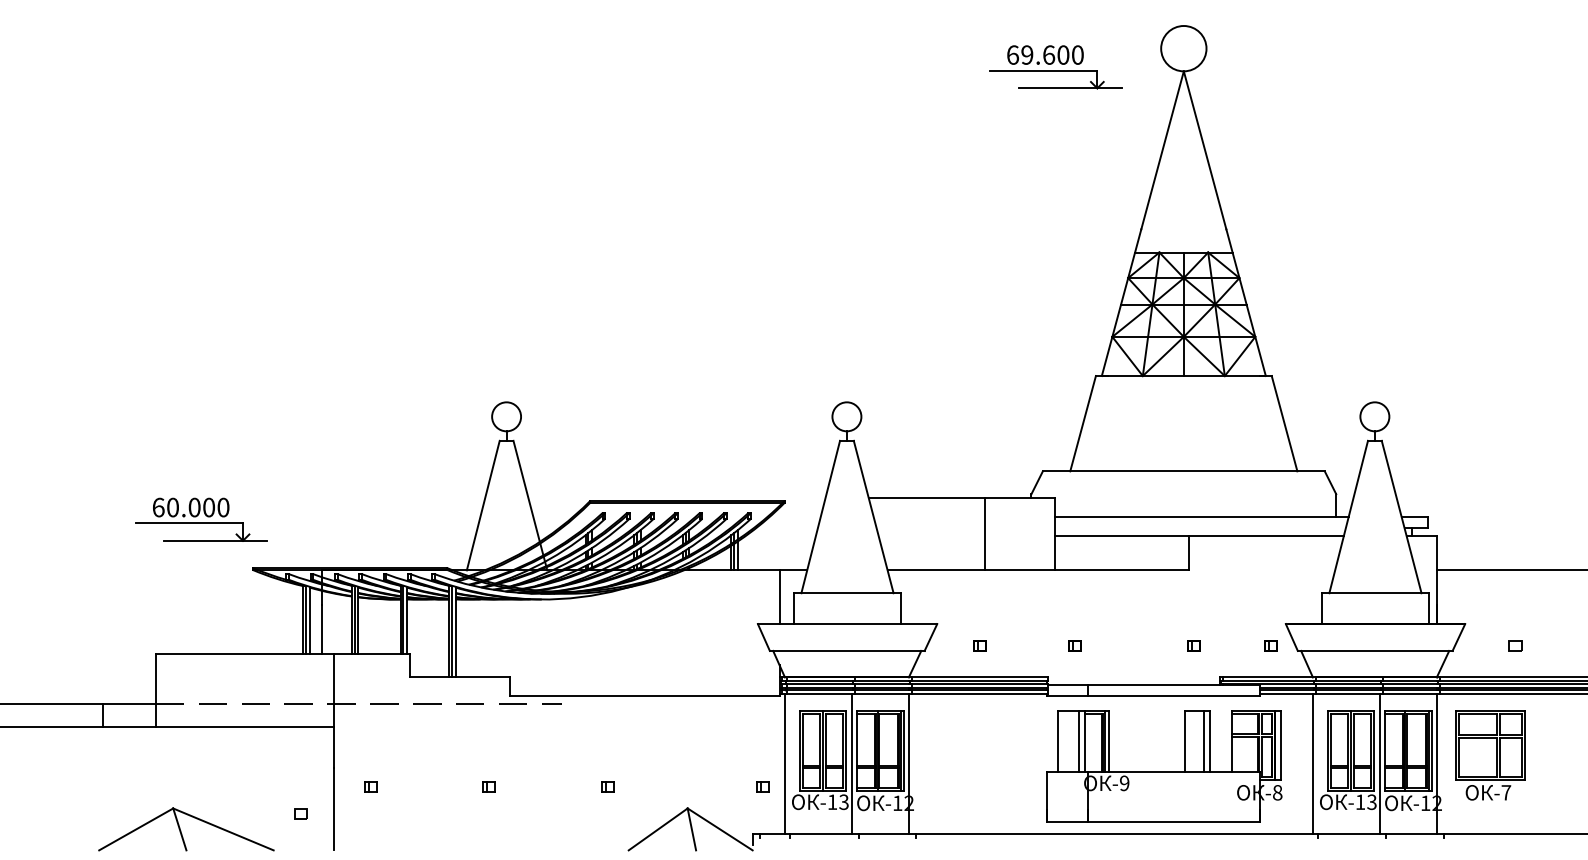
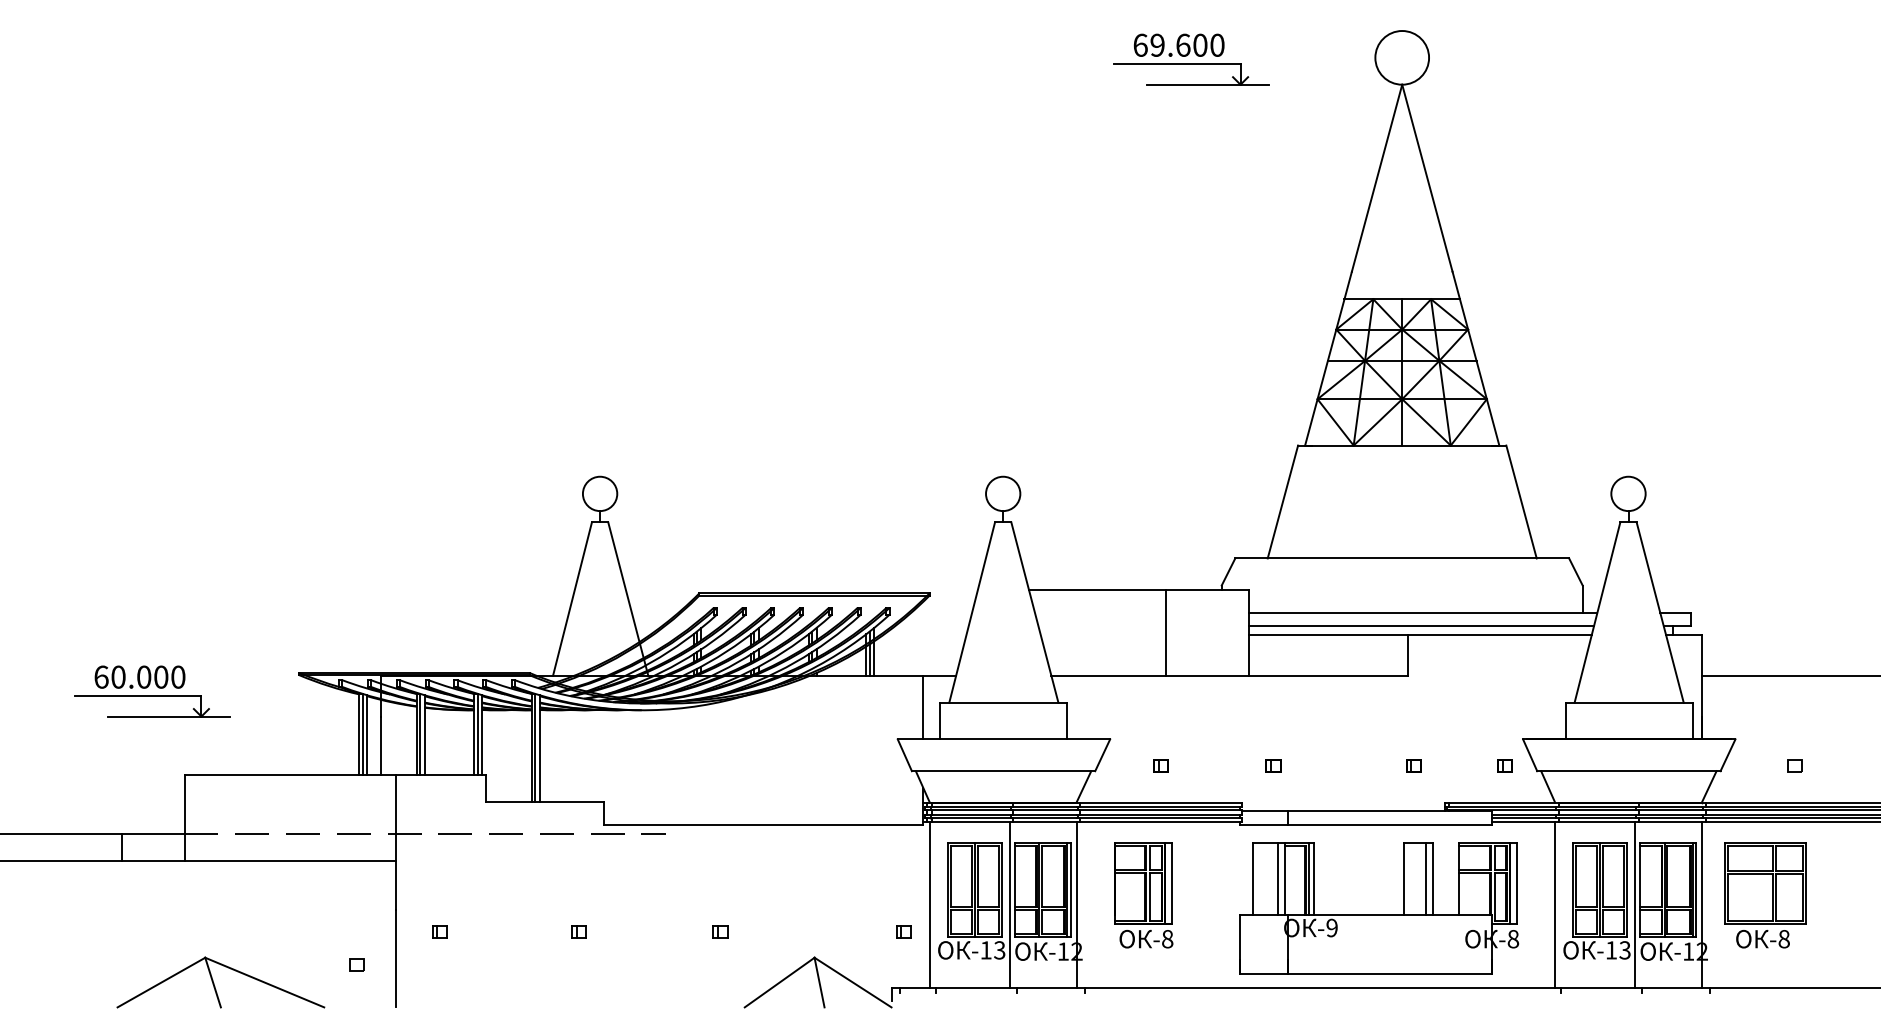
part: (1055, 67) -> (1191, 60), moved
part: (201, 519) -> (152, 691), moved
line: (1199, 528) -> (1420, 626), added
part: (965, 755) -> (1143, 895), added
text: (1506, 792) -> (1784, 938), -7 -> -8

